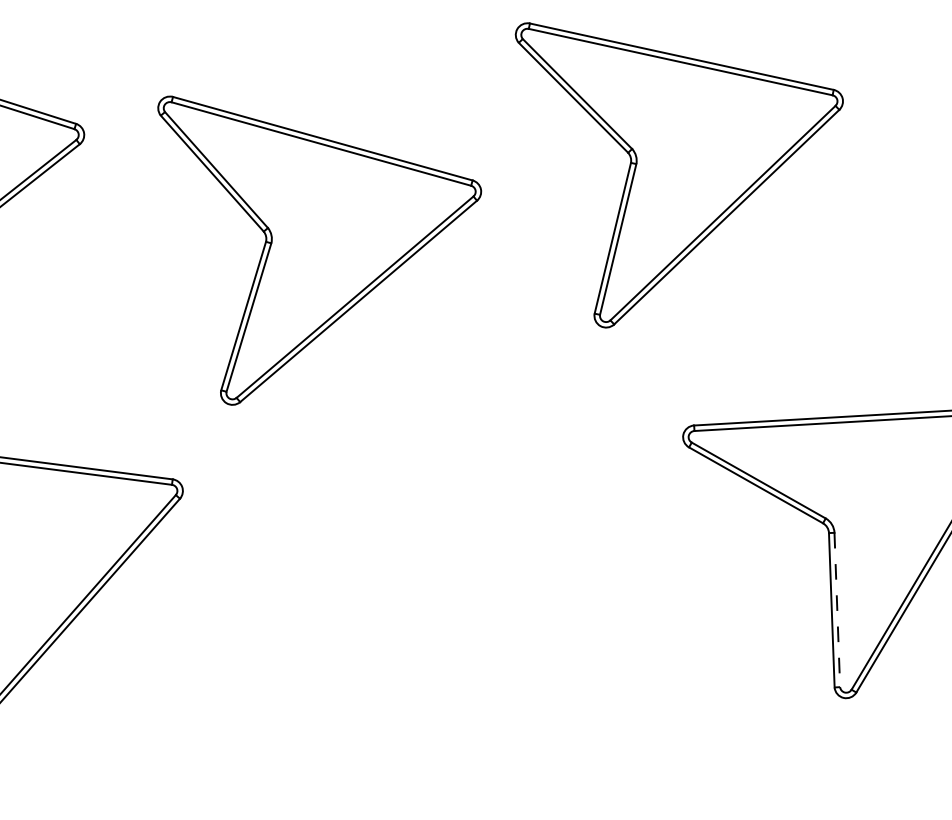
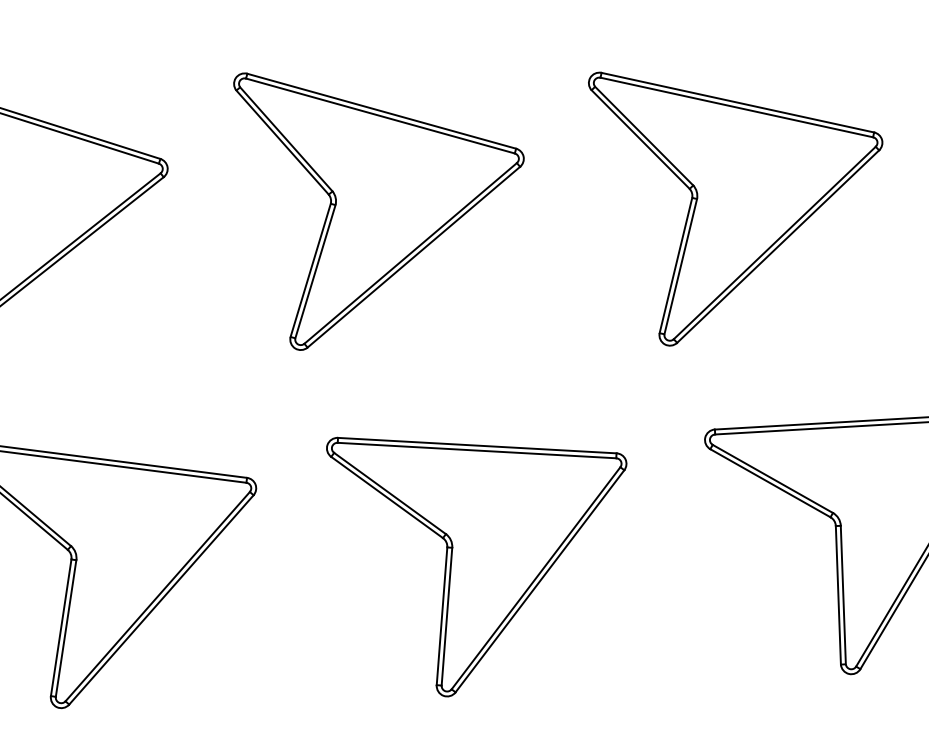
part: (679, 174) -> (735, 208), moved
part: (319, 250) -> (378, 211), moved
part: (428, 578) -> (476, 566), added
line: (837, 610) -> (843, 595), dashed -> solid

